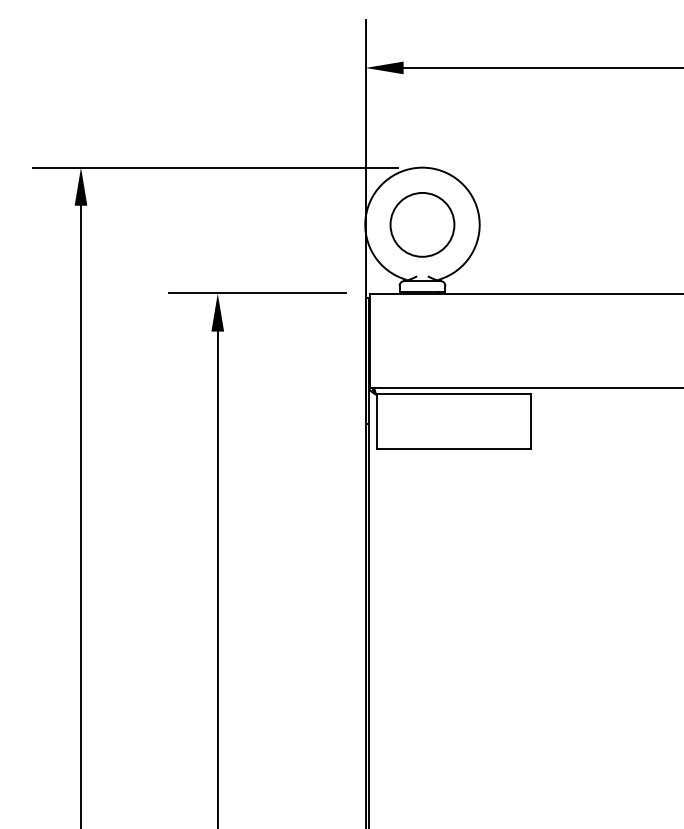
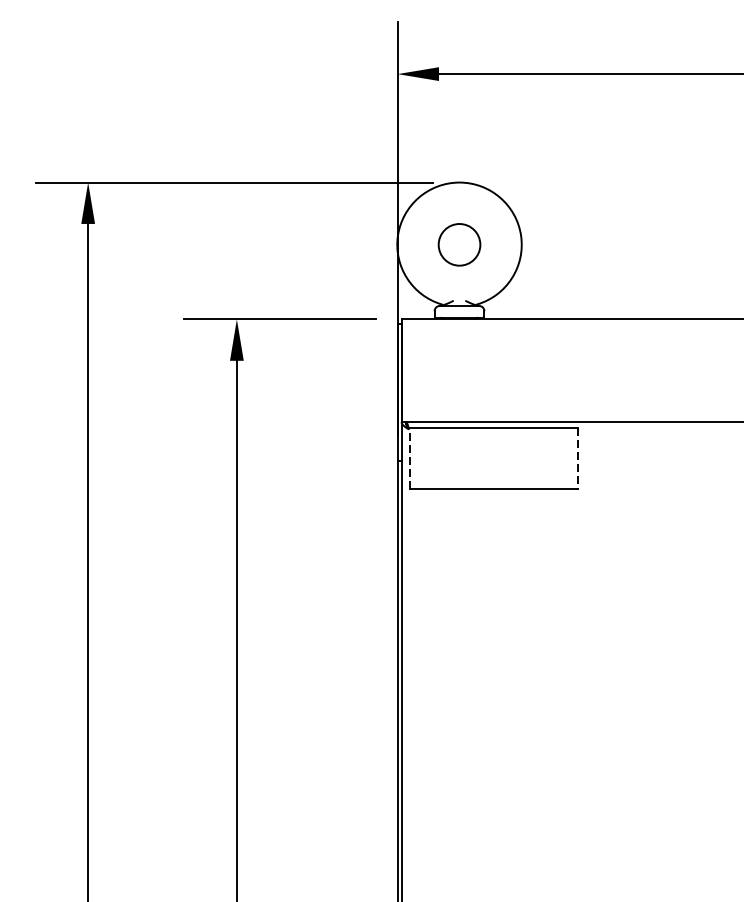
circle: (422, 224) -> (459, 244), size x0.6
line: (376, 421) -> (409, 458), solid -> dashed
line: (531, 421) -> (578, 458), solid -> dashed

